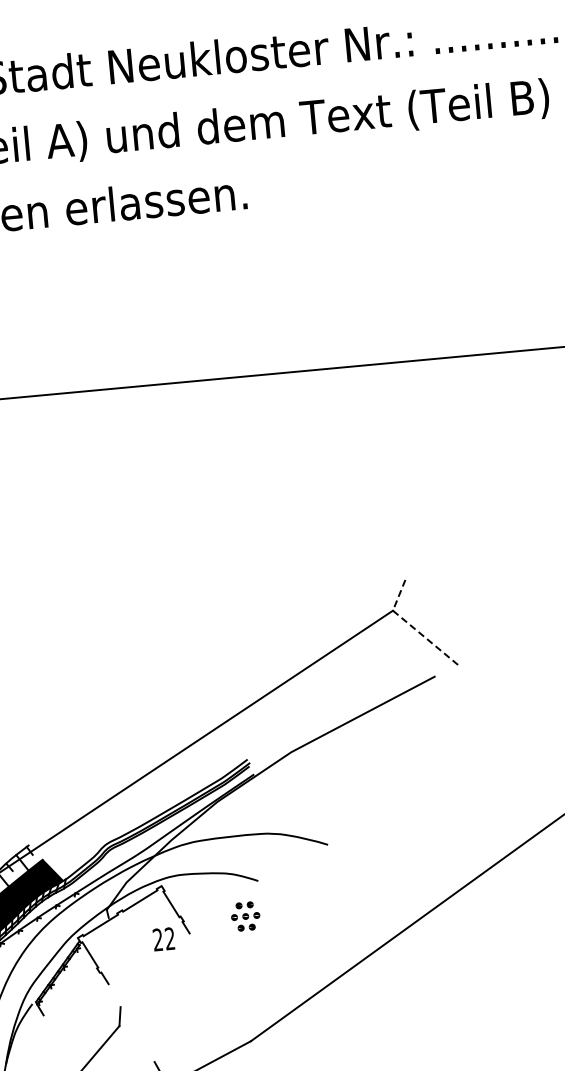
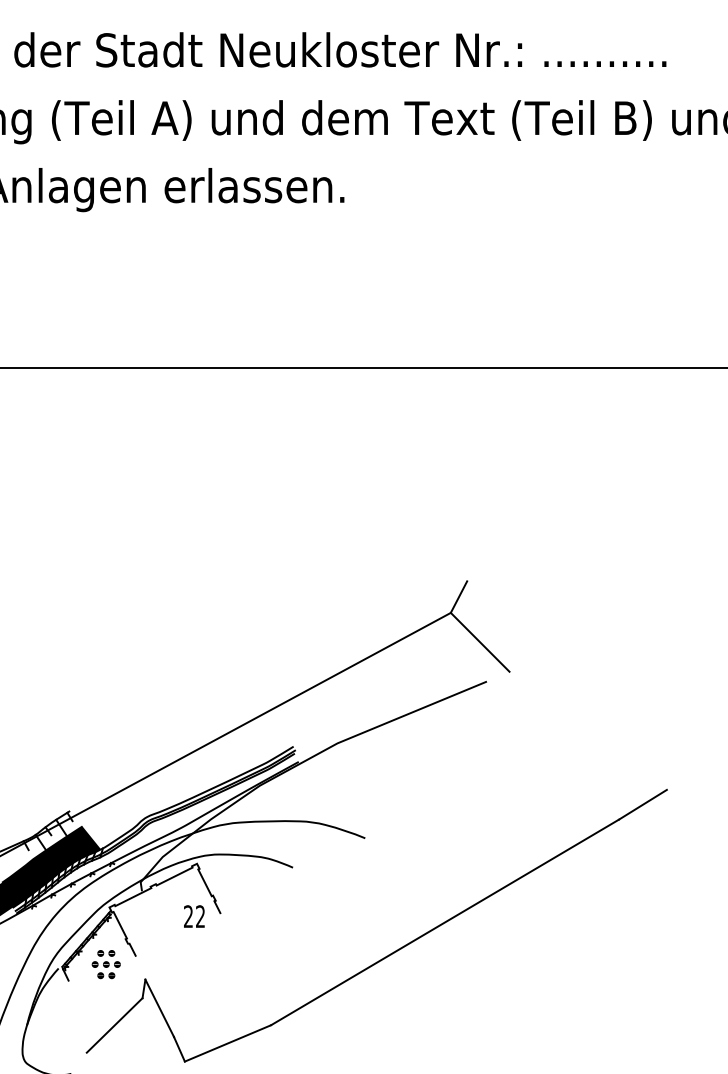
line: (410, 625) -> (466, 629), dashed -> solid
part: (244, 916) -> (105, 964), moved
line: (137, 1033) -> (159, 1007), added

